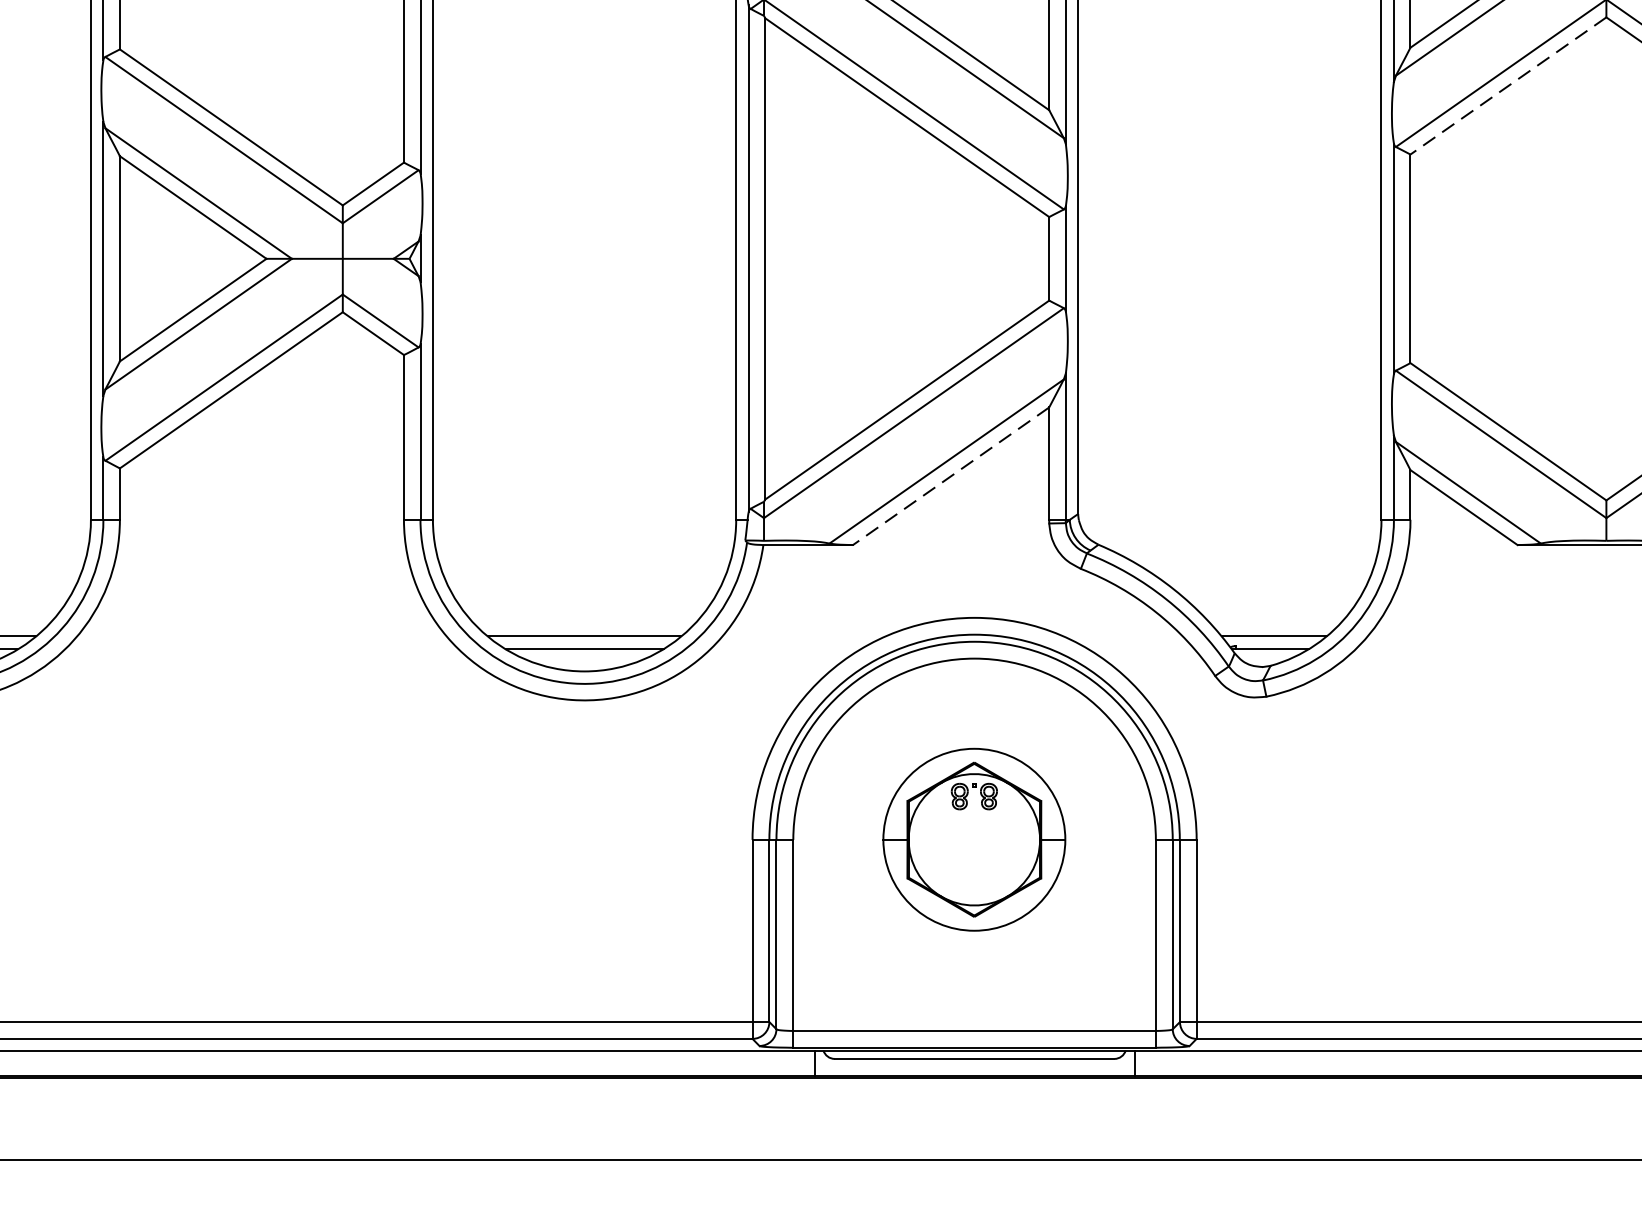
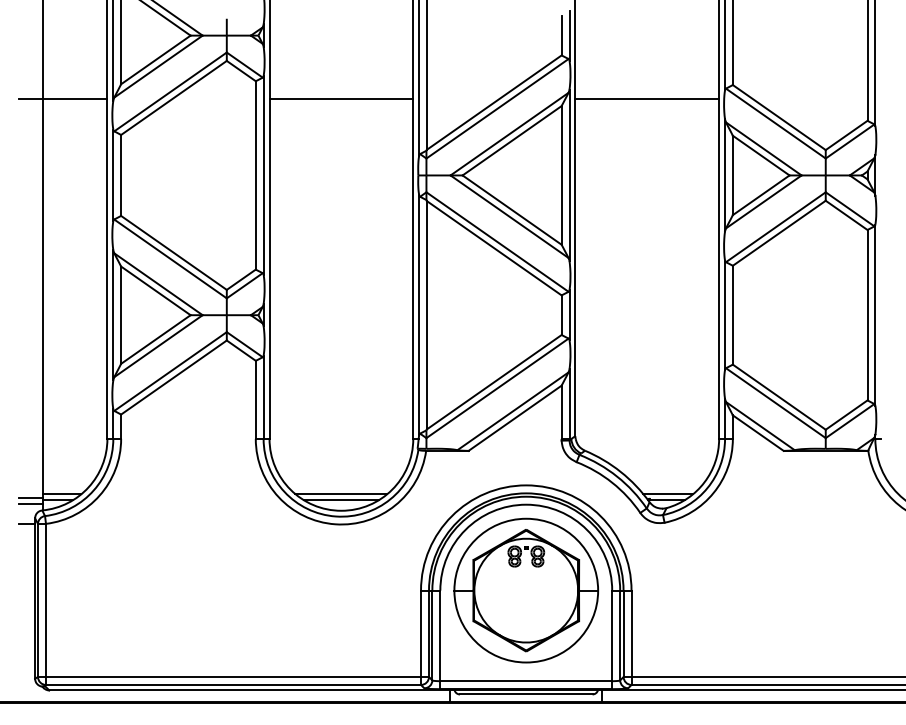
line: (1508, 86) -> (779, 233), dashed -> solid
line: (951, 476) -> (515, 418), dashed -> solid
part: (972, 839) -> (525, 590), size x1.67

